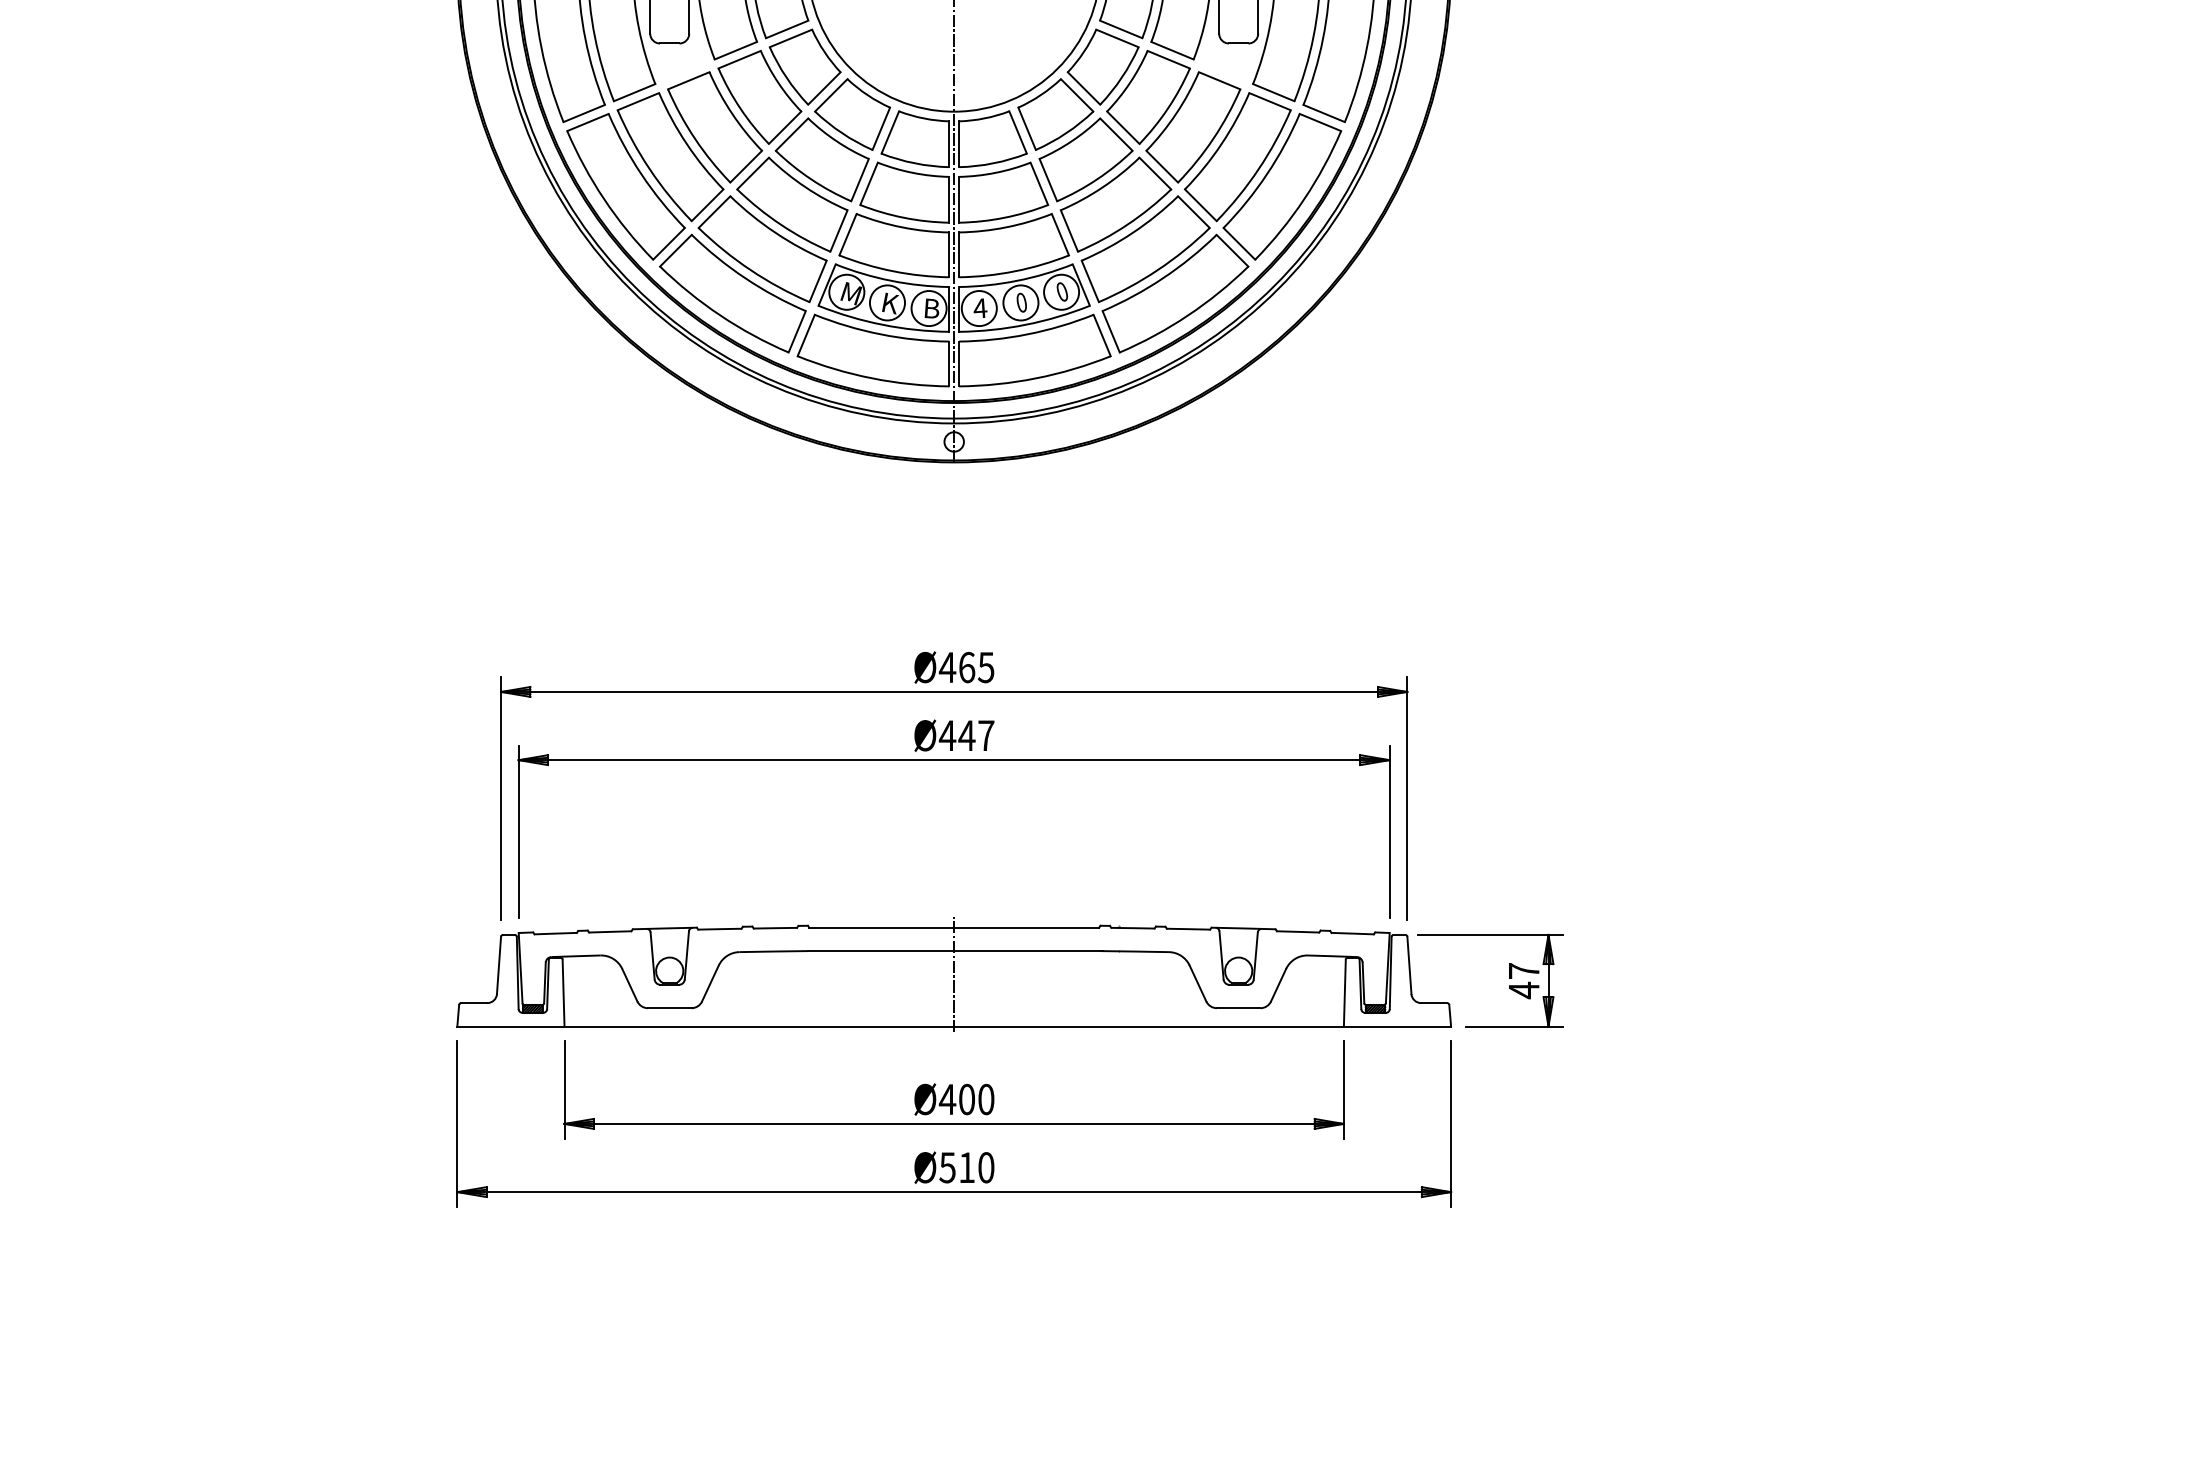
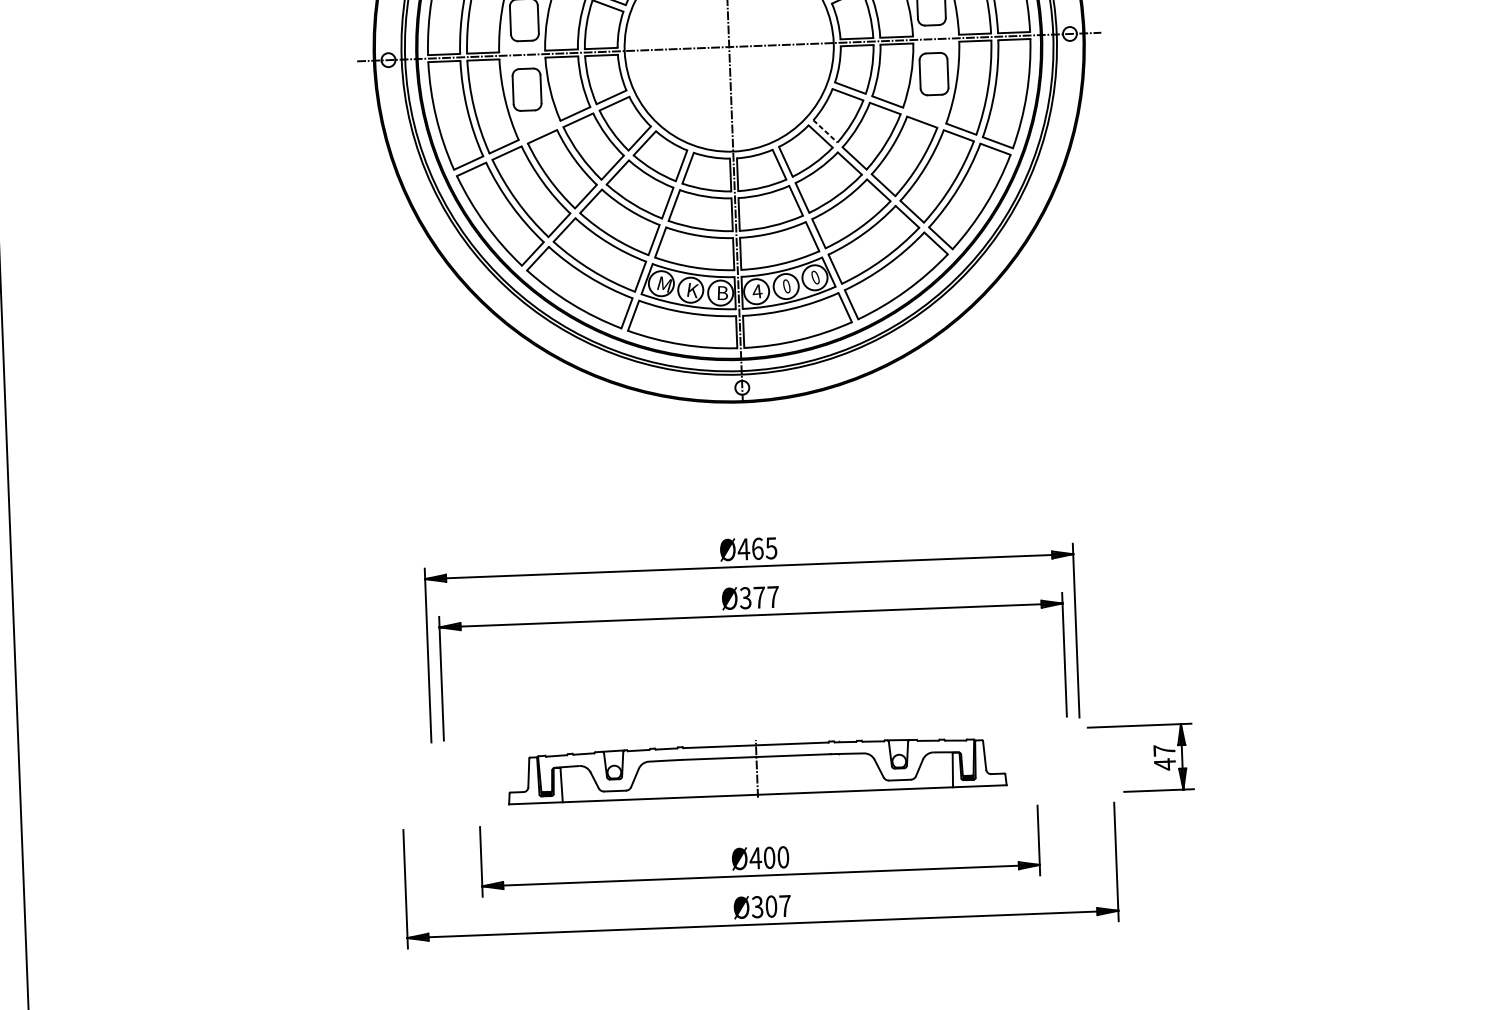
line: (1084, 88) -> (825, 131), solid -> dashed
text: (956, 735) -> (752, 597), Ø447 -> Ø377
part: (953, 974) -> (756, 768), size x0.7
text: (967, 1167) -> (771, 906), Ø510 -> Ø307

